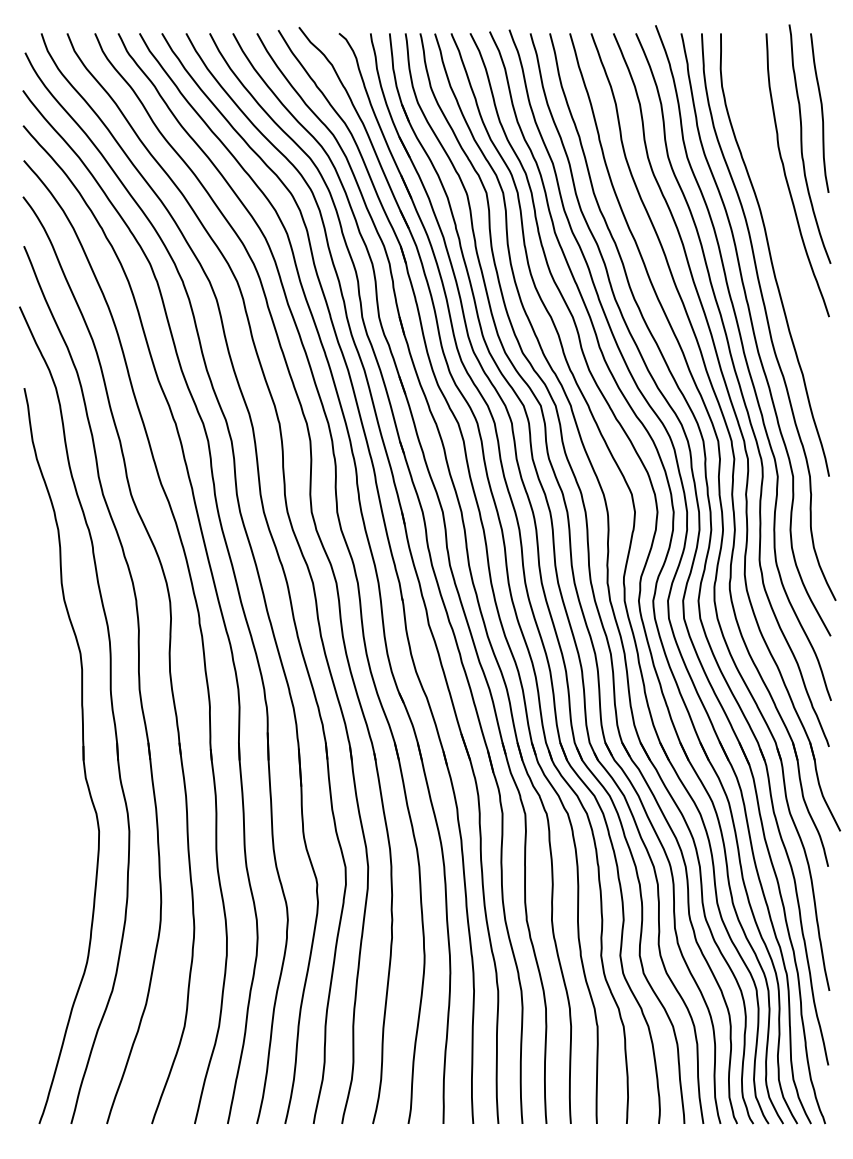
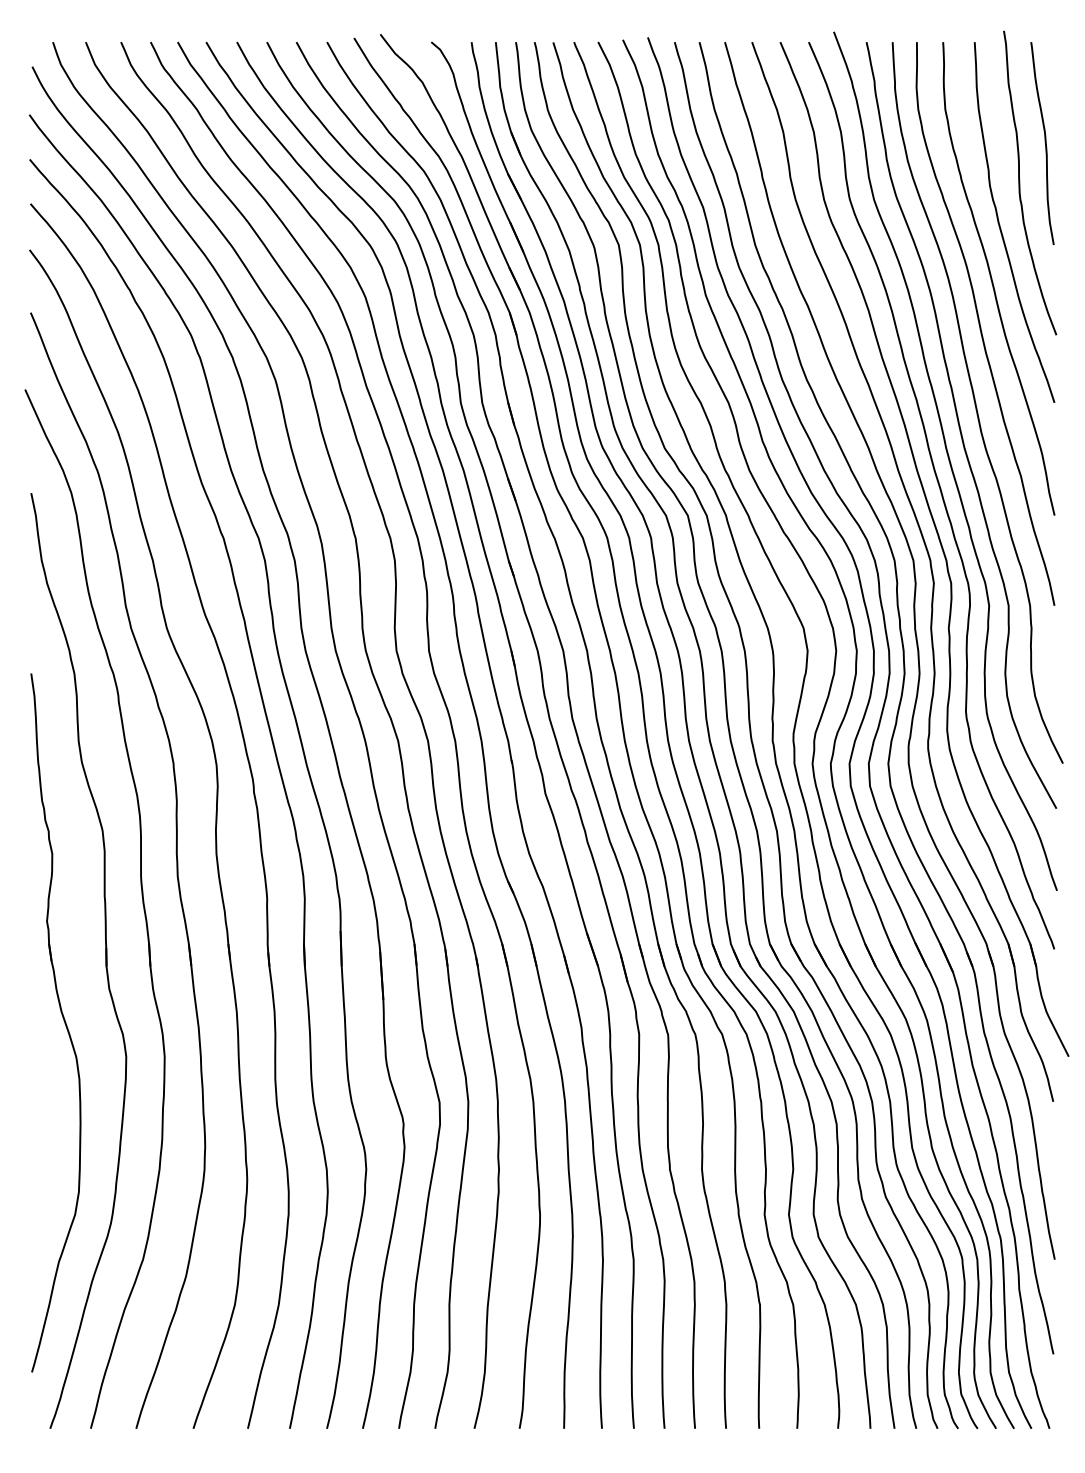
curve: (780, 219) -> (992, 278), added
part: (48, 801) -> (62, 1018), added

